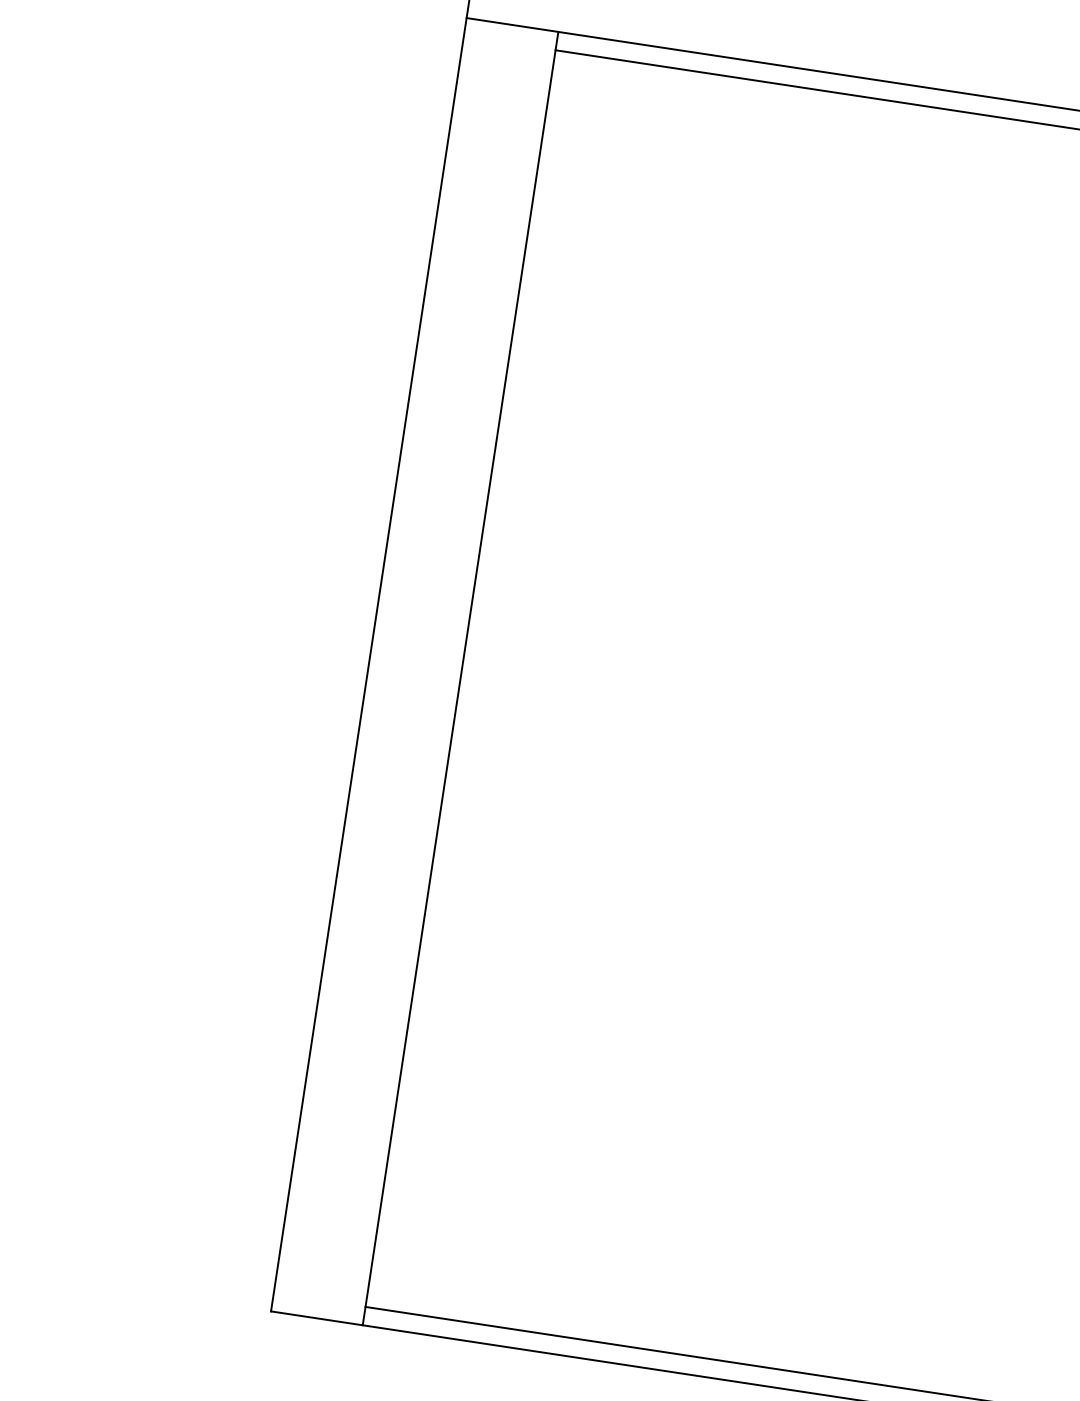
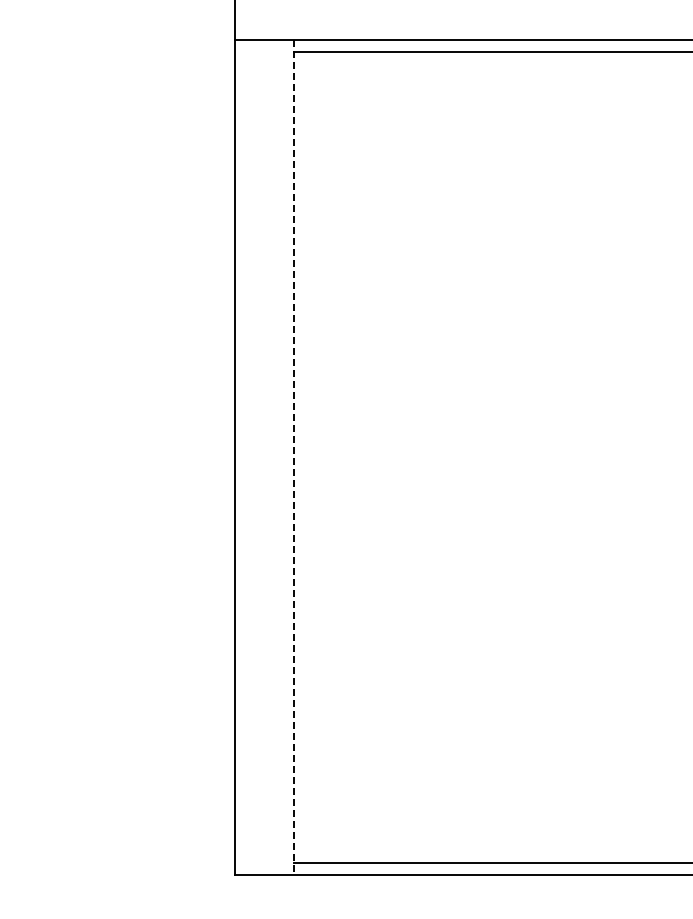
line: (460, 680) -> (294, 458), solid -> dashed

